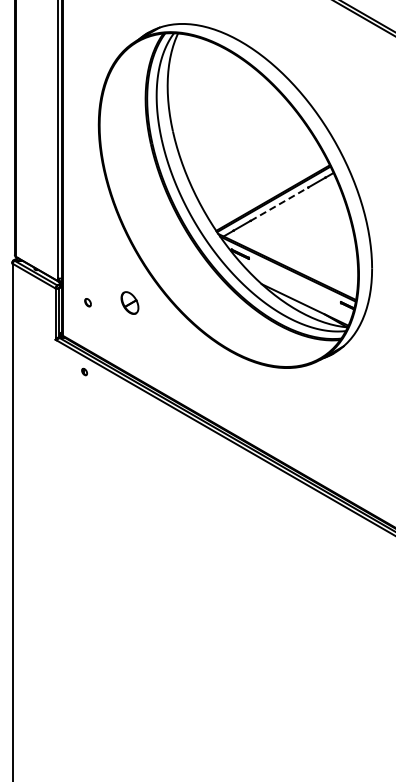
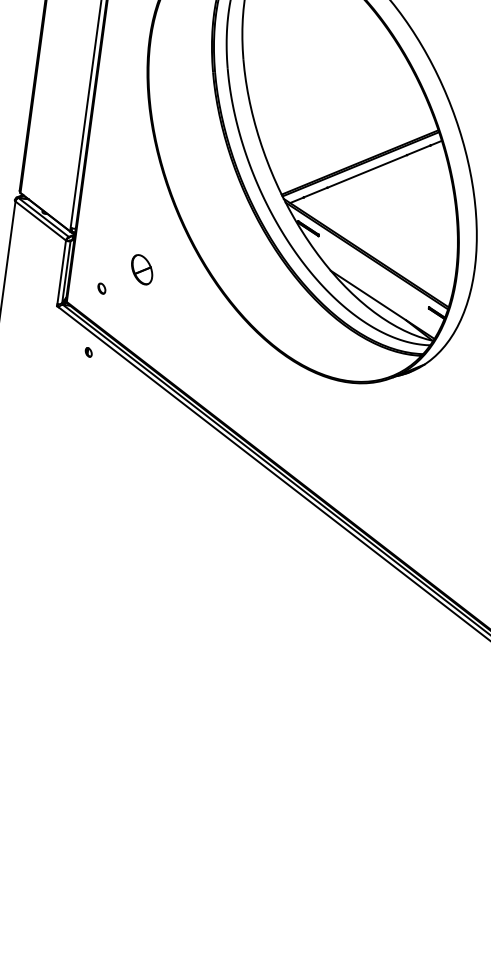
line: (279, 204) -> (367, 171), dashed -> solid
part: (87, 302) -> (101, 288), moved
part: (129, 302) -> (141, 269), moved

